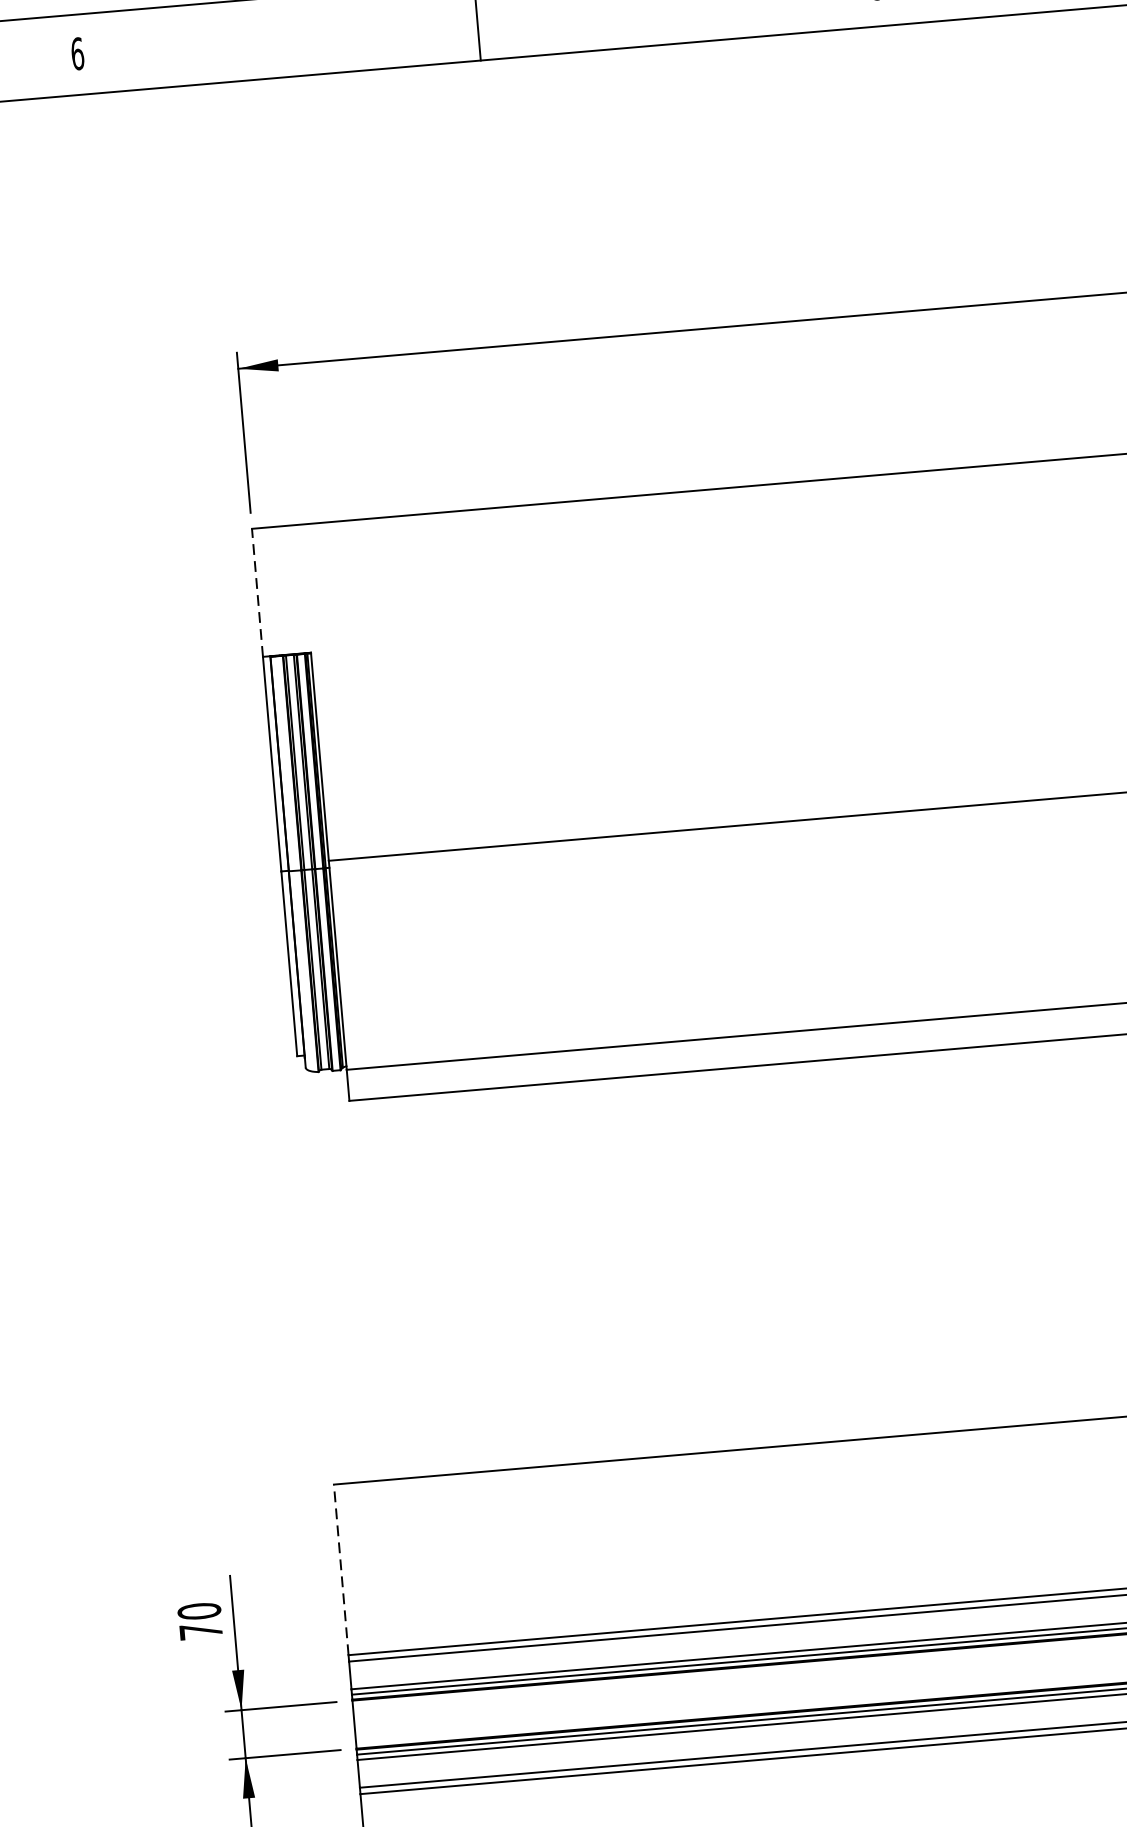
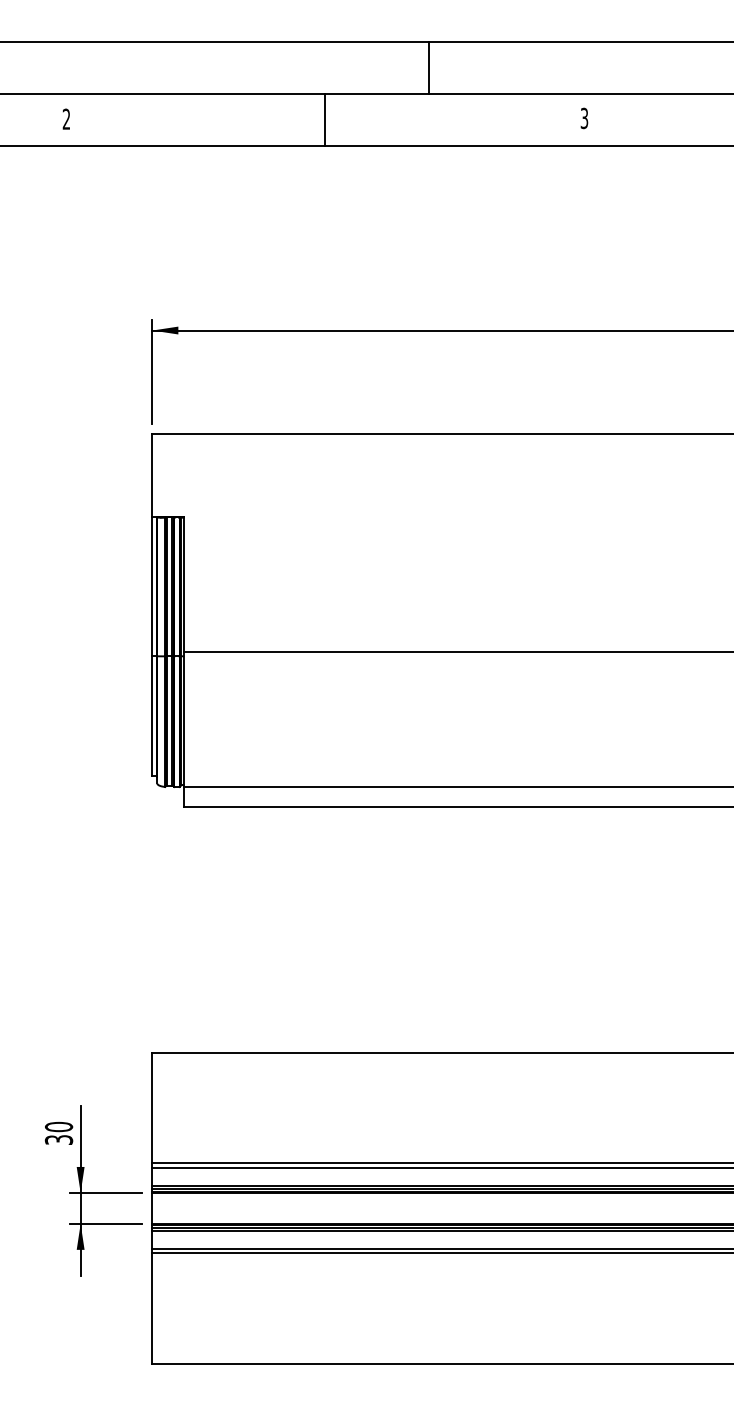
text: (77, 52) -> (66, 118), 6 -> 2
line: (257, 592) -> (152, 475), dashed -> solid
line: (341, 1568) -> (152, 1107), dashed -> solid
text: (200, 1630) -> (58, 1139), 70 -> 30

